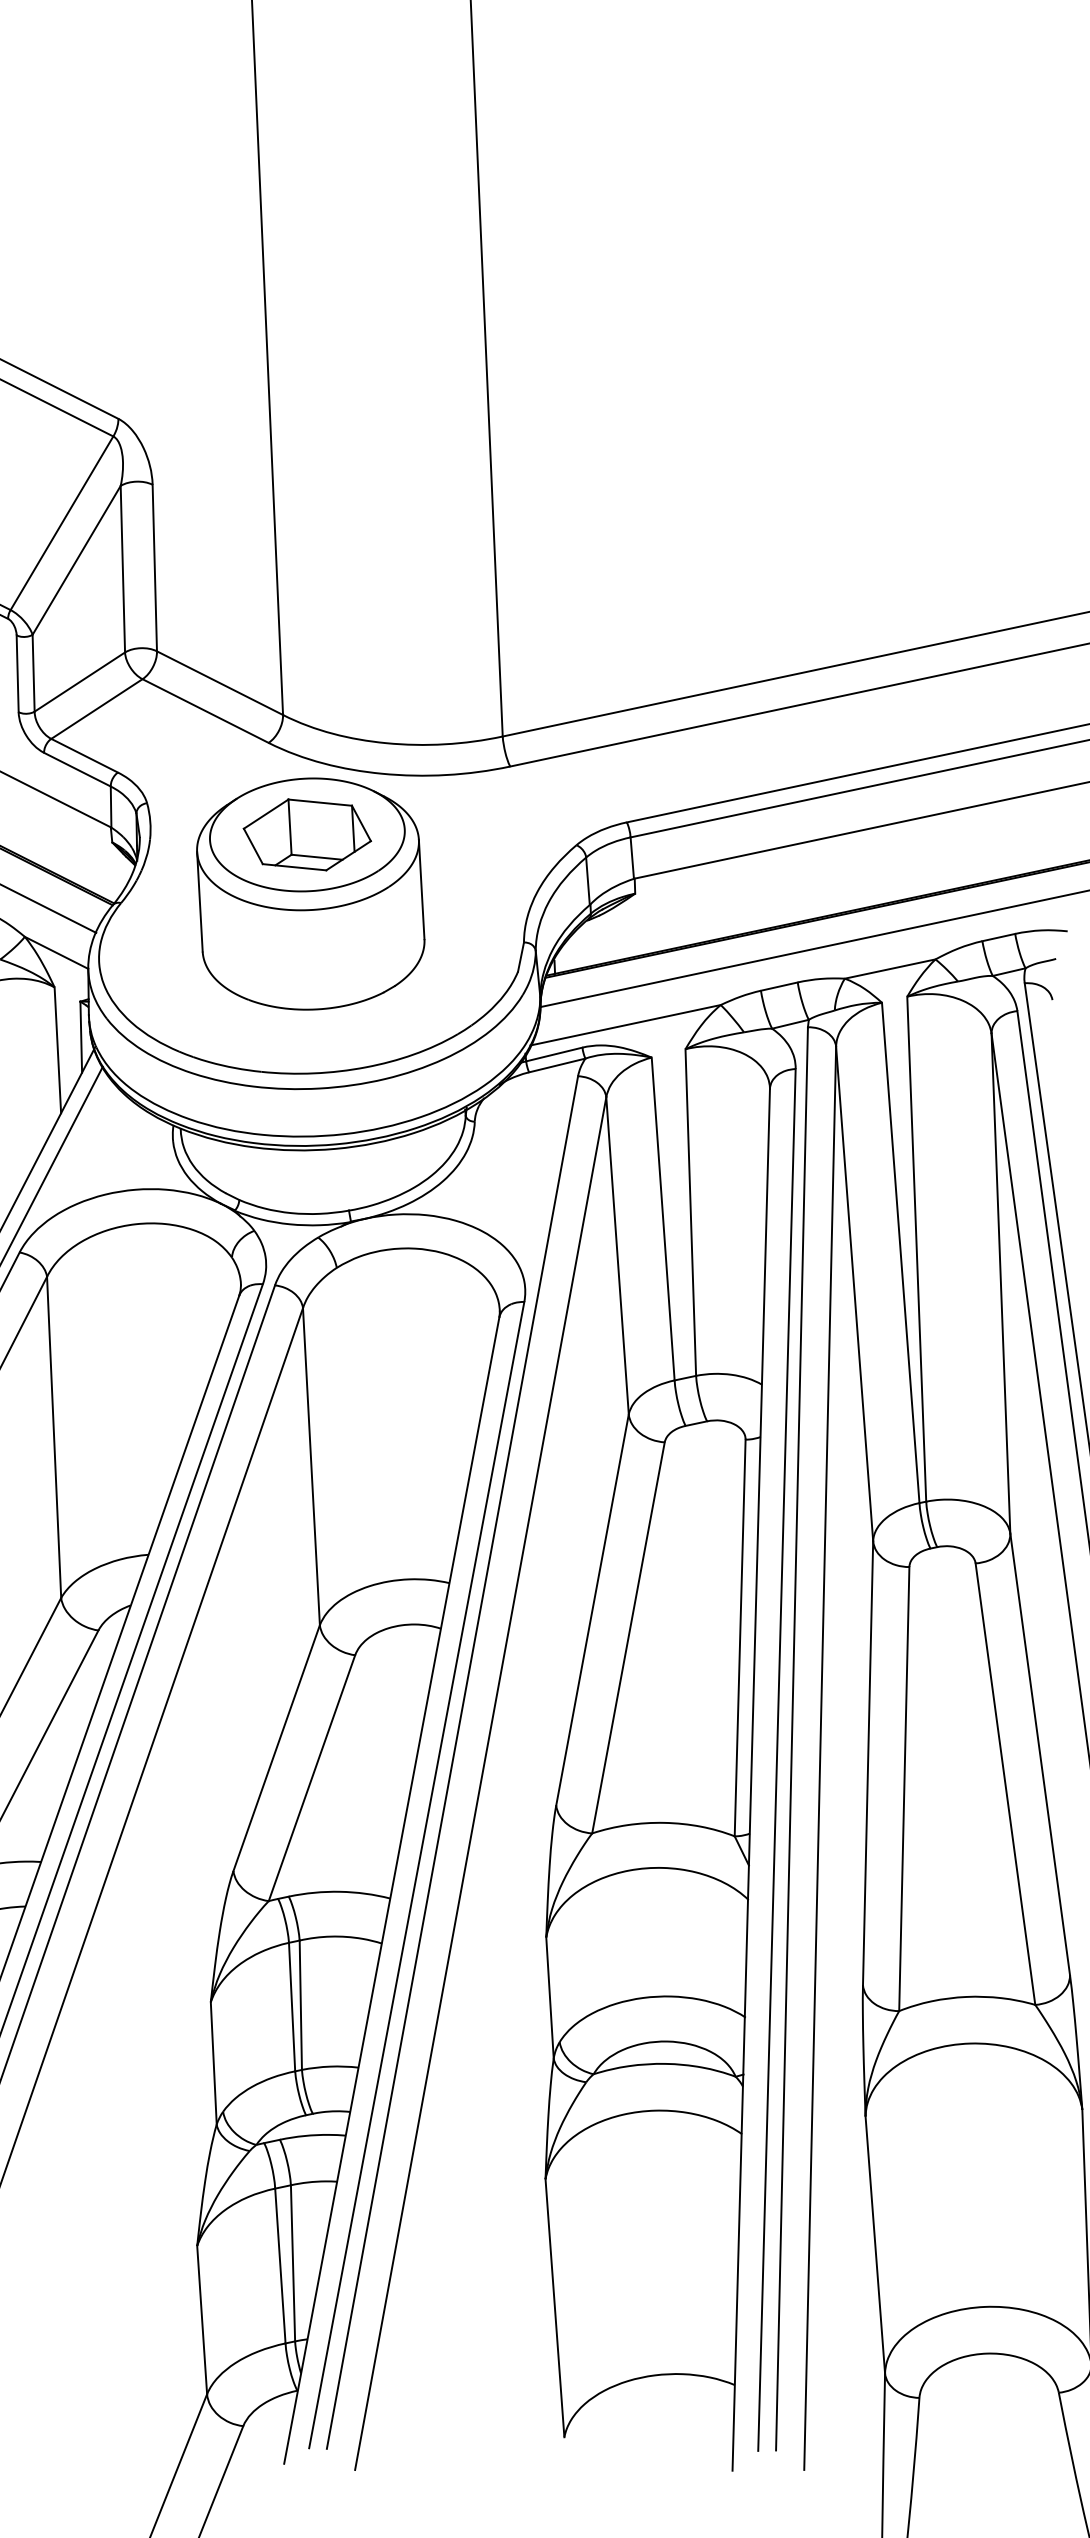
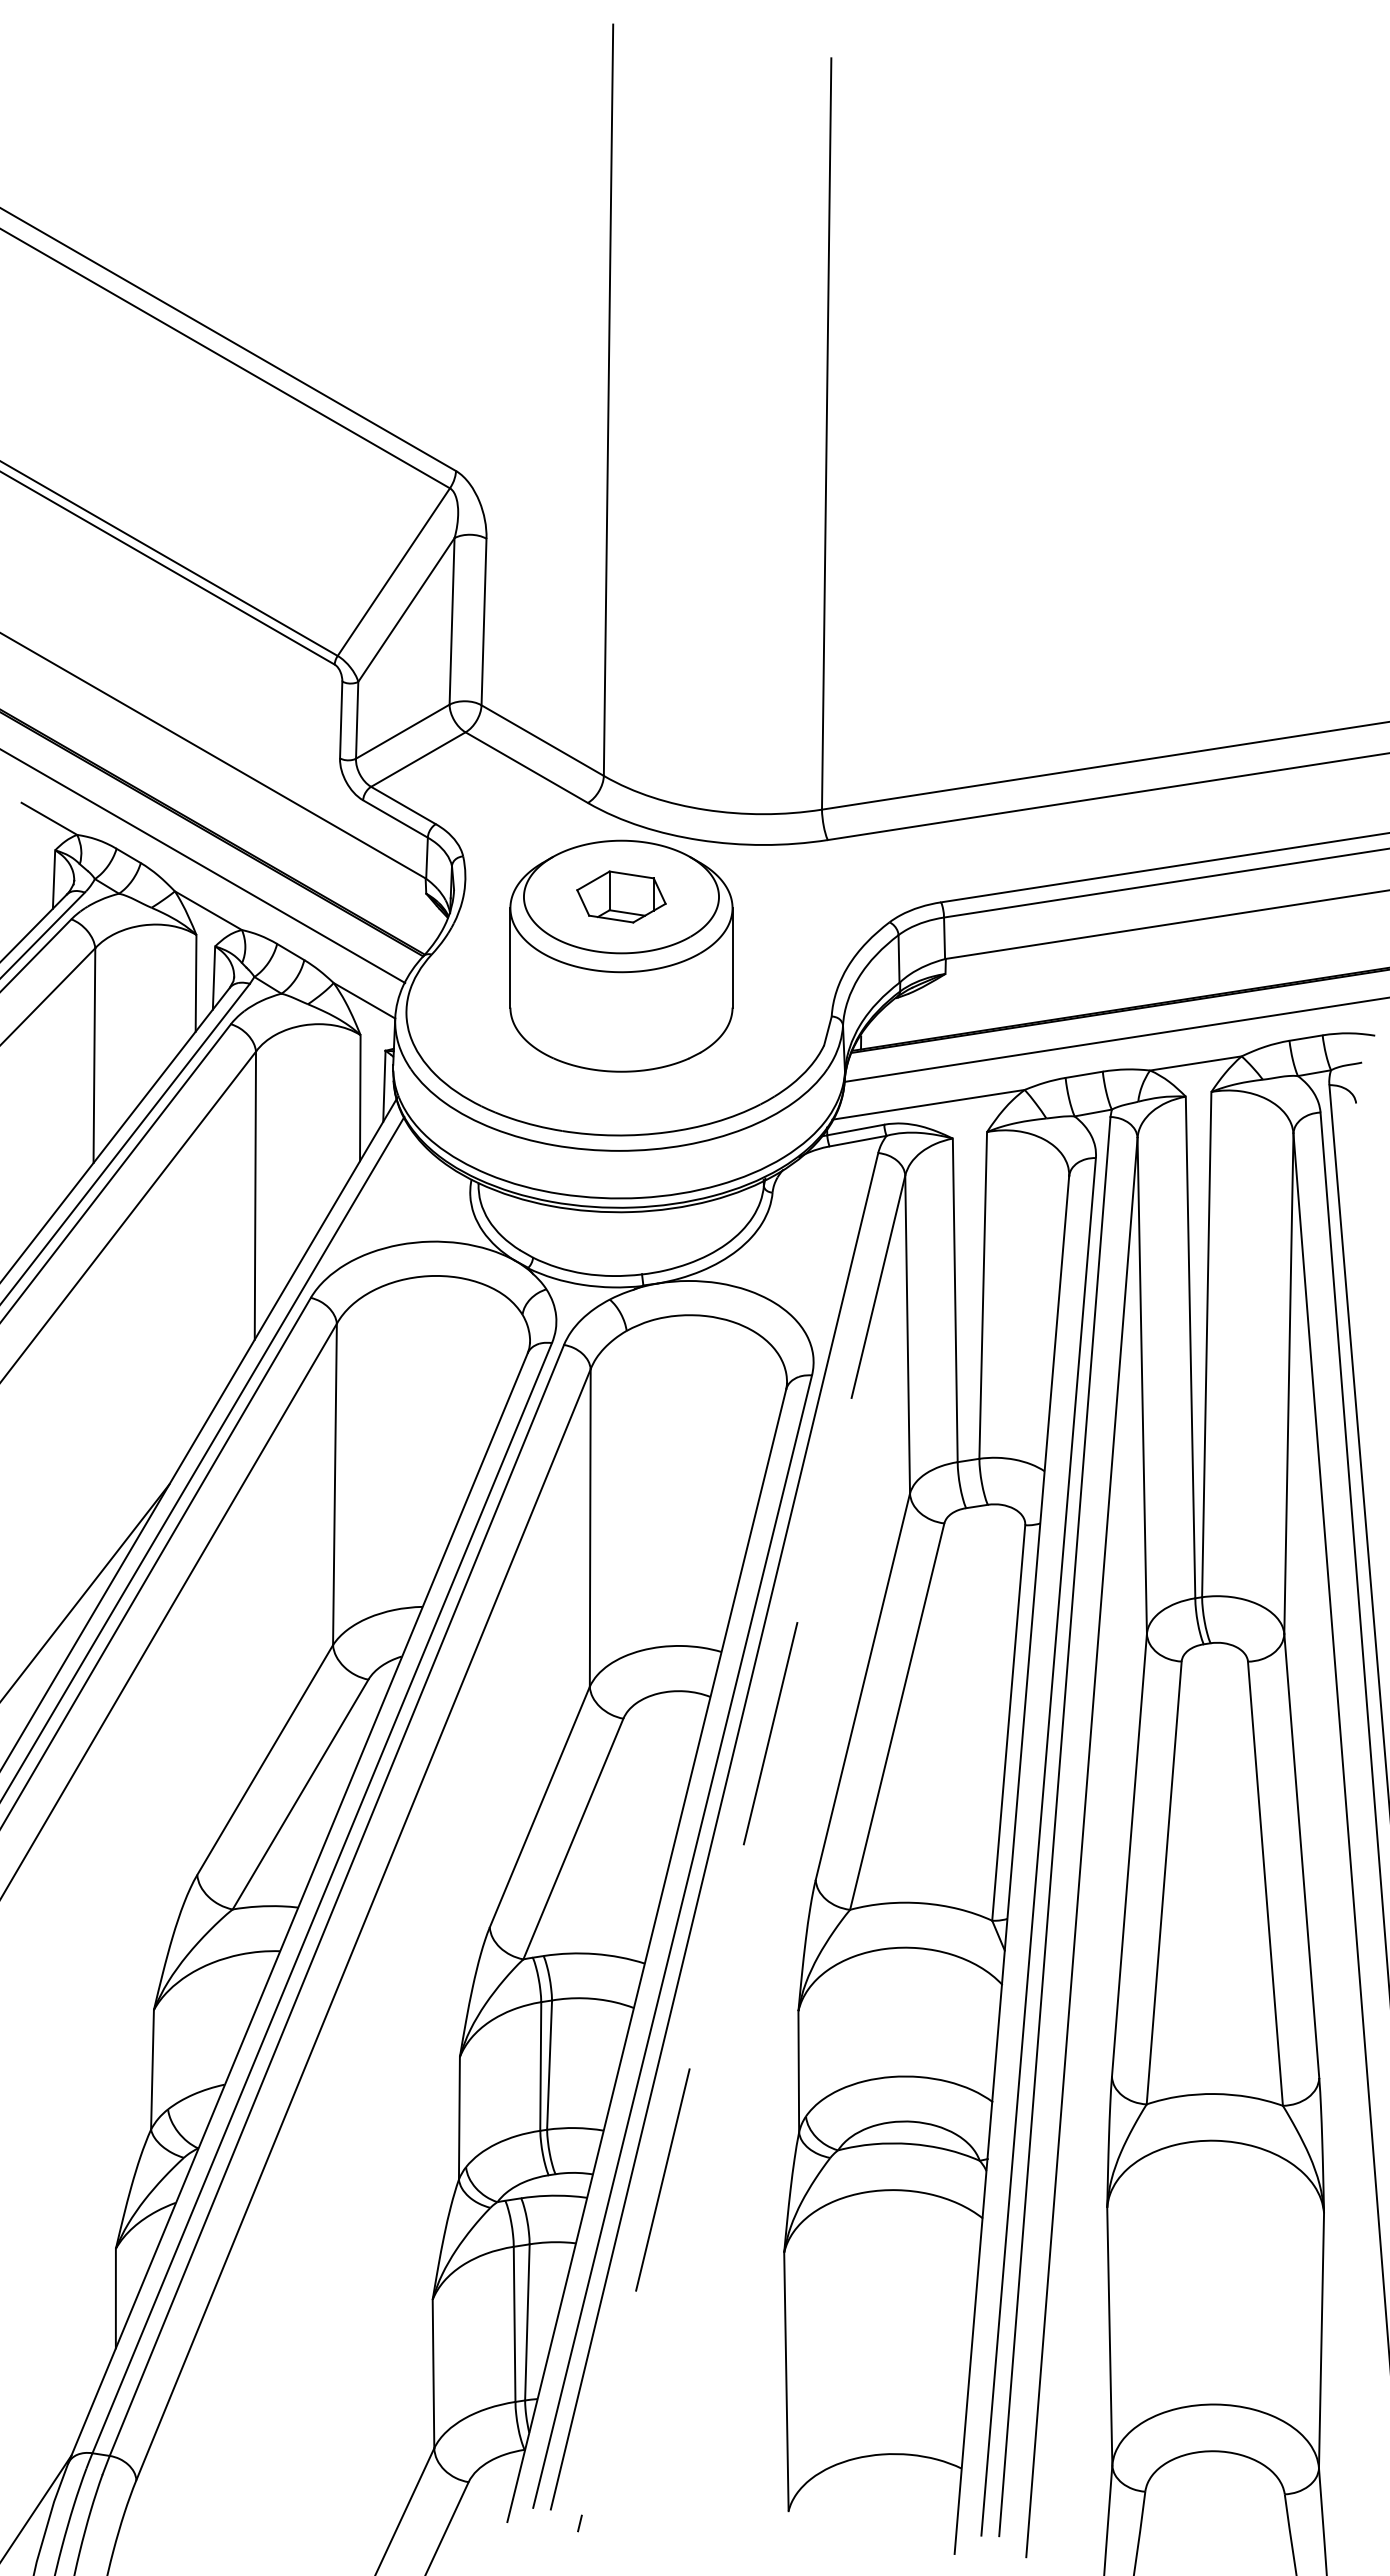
part: (307, 834) -> (621, 896), size x0.7
line: (480, 1783) -> (741, 1853), solid -> dashed

